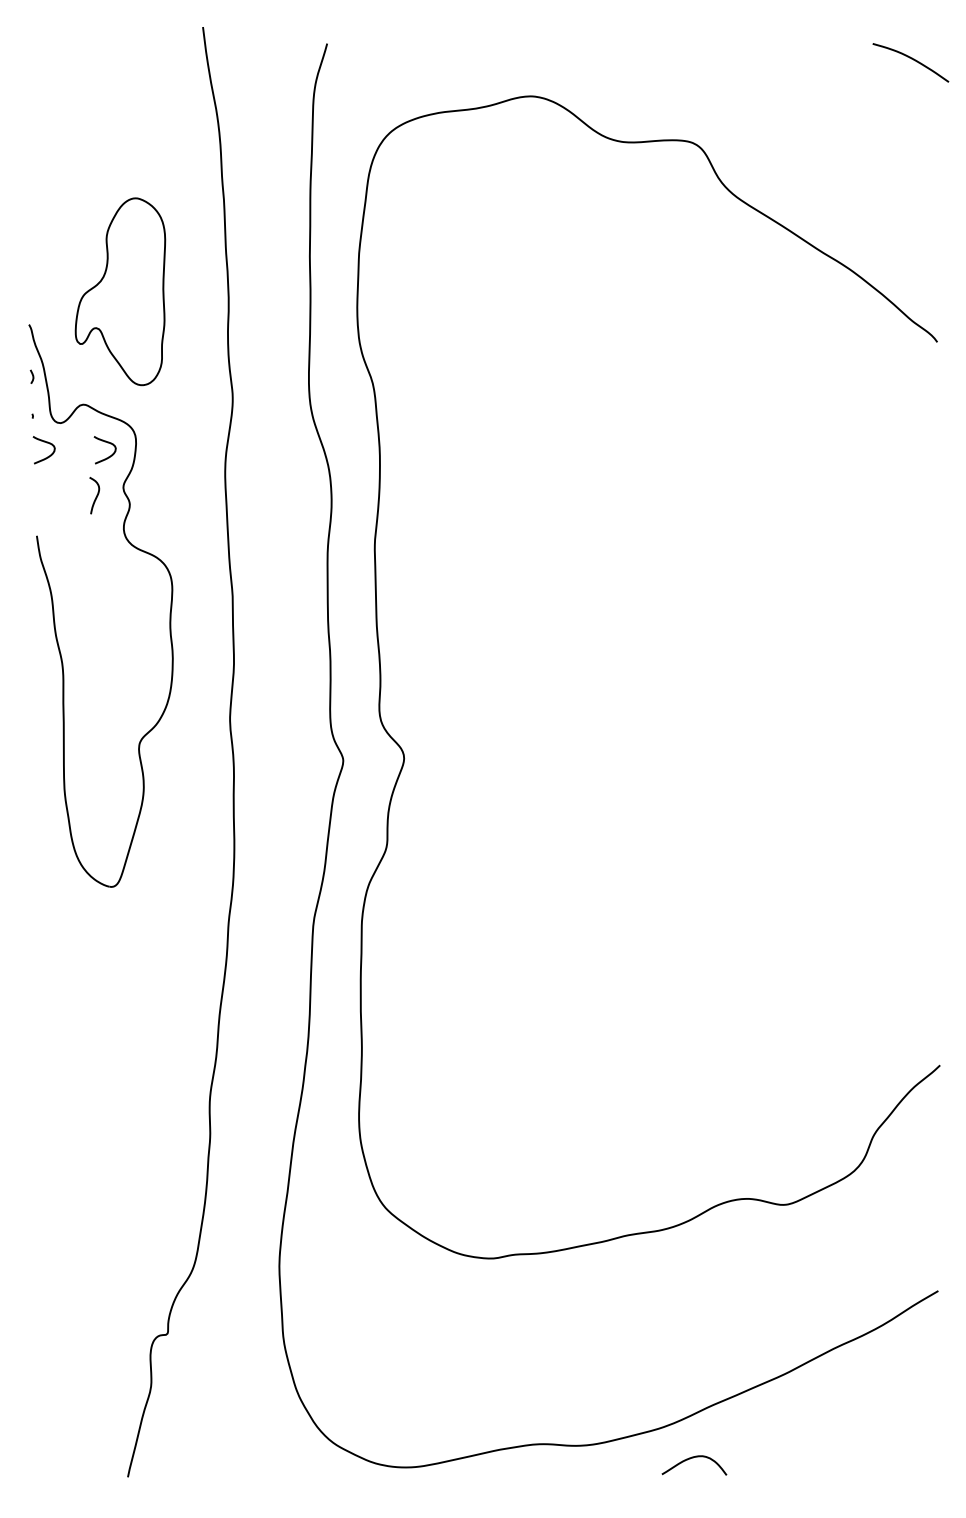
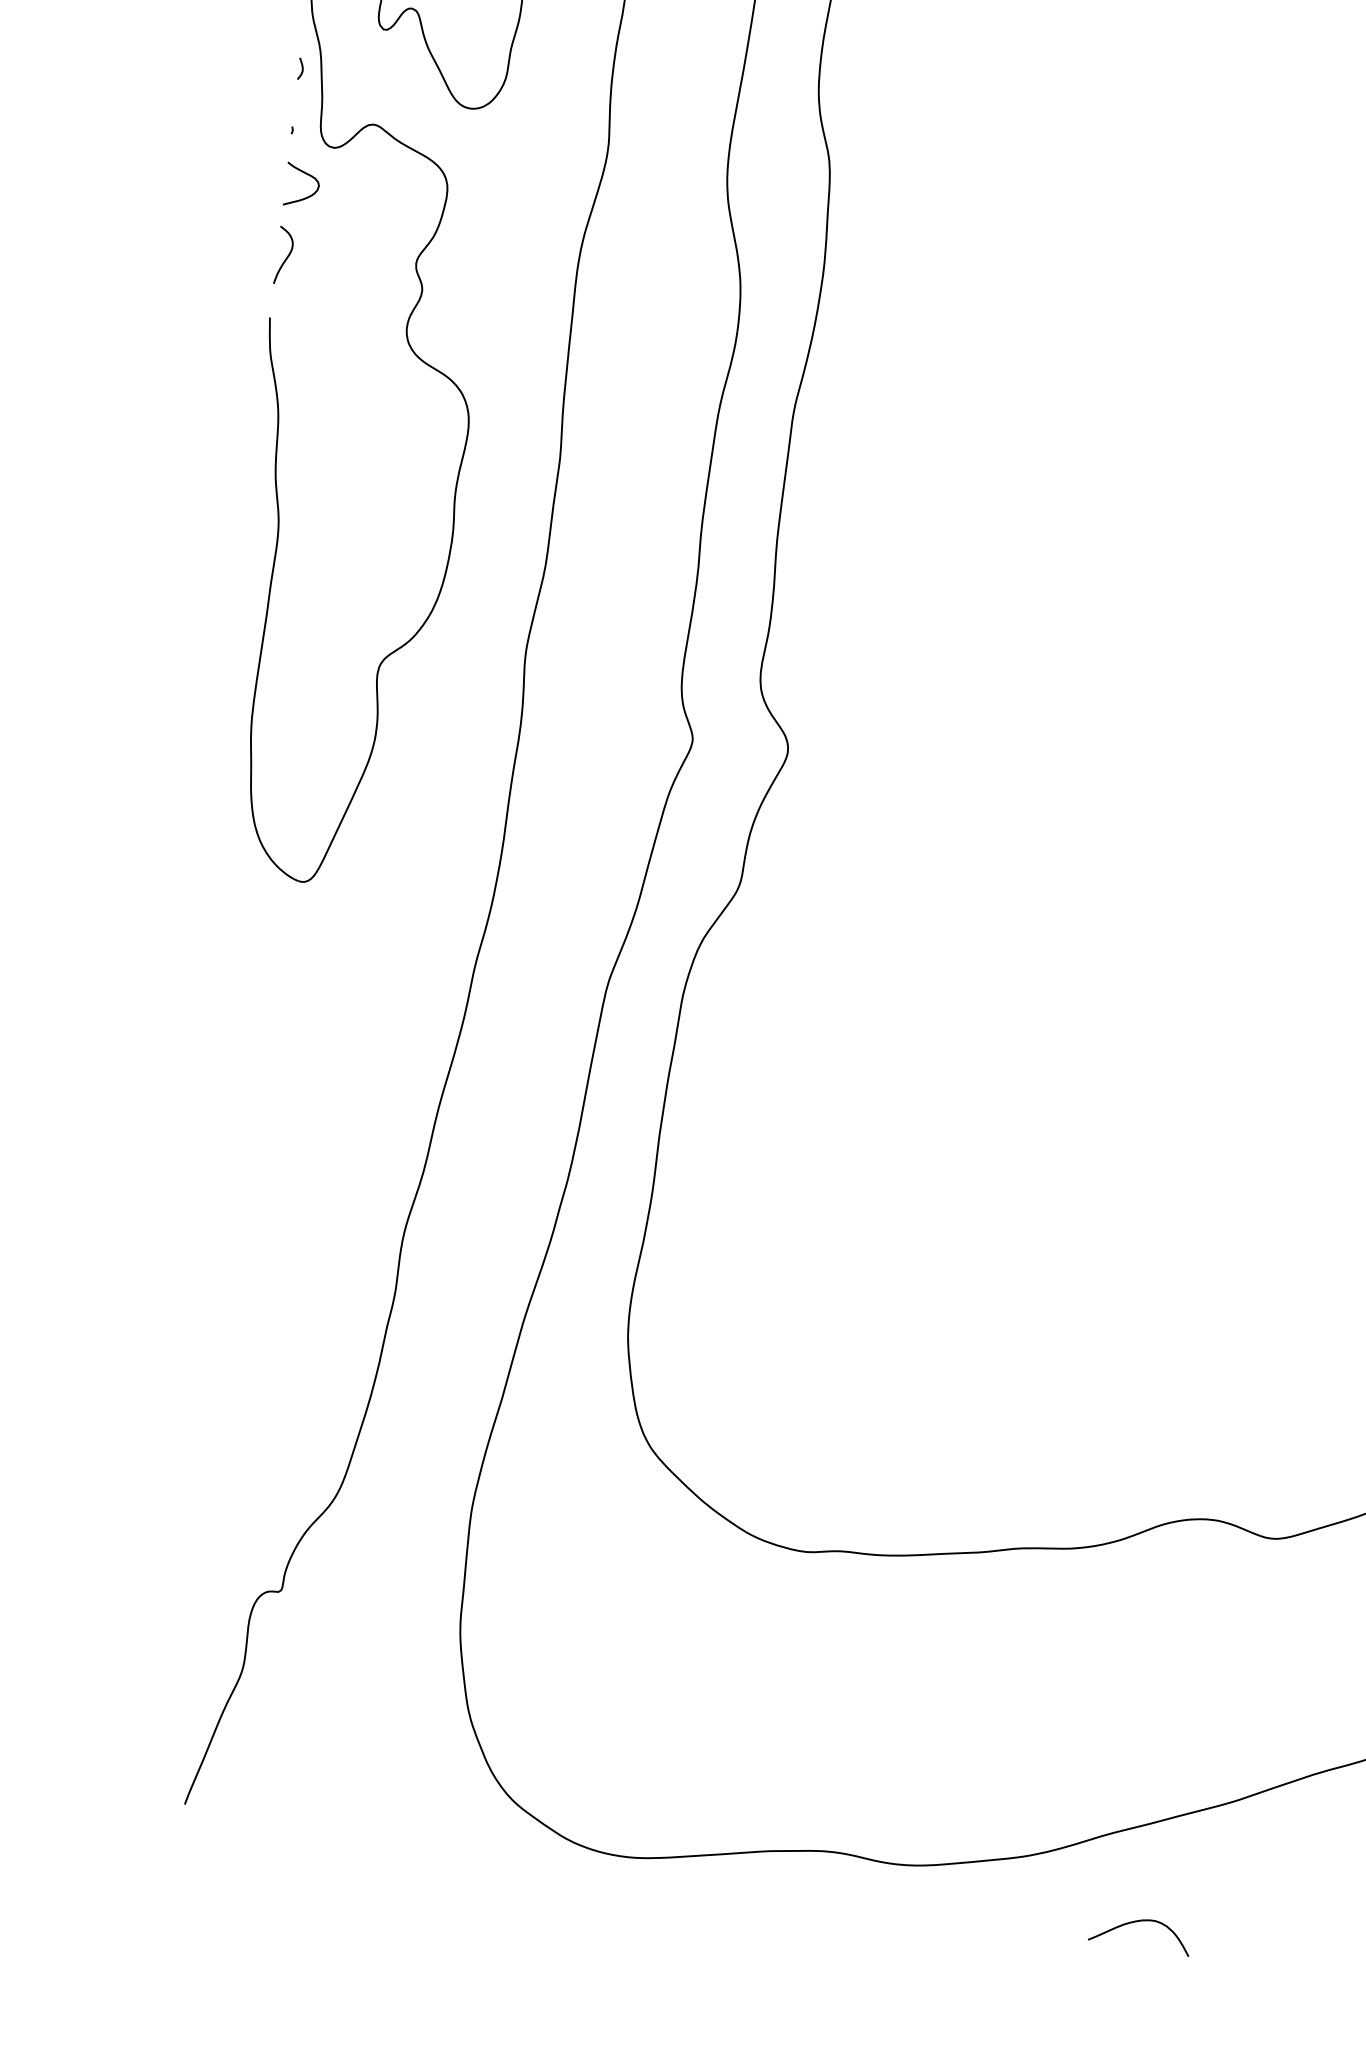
curve: (108, 456) -> (400, 211), removed
curve: (96, 495) -> (286, 255), moved
curve: (693, 1458) -> (1141, 1922), moved

